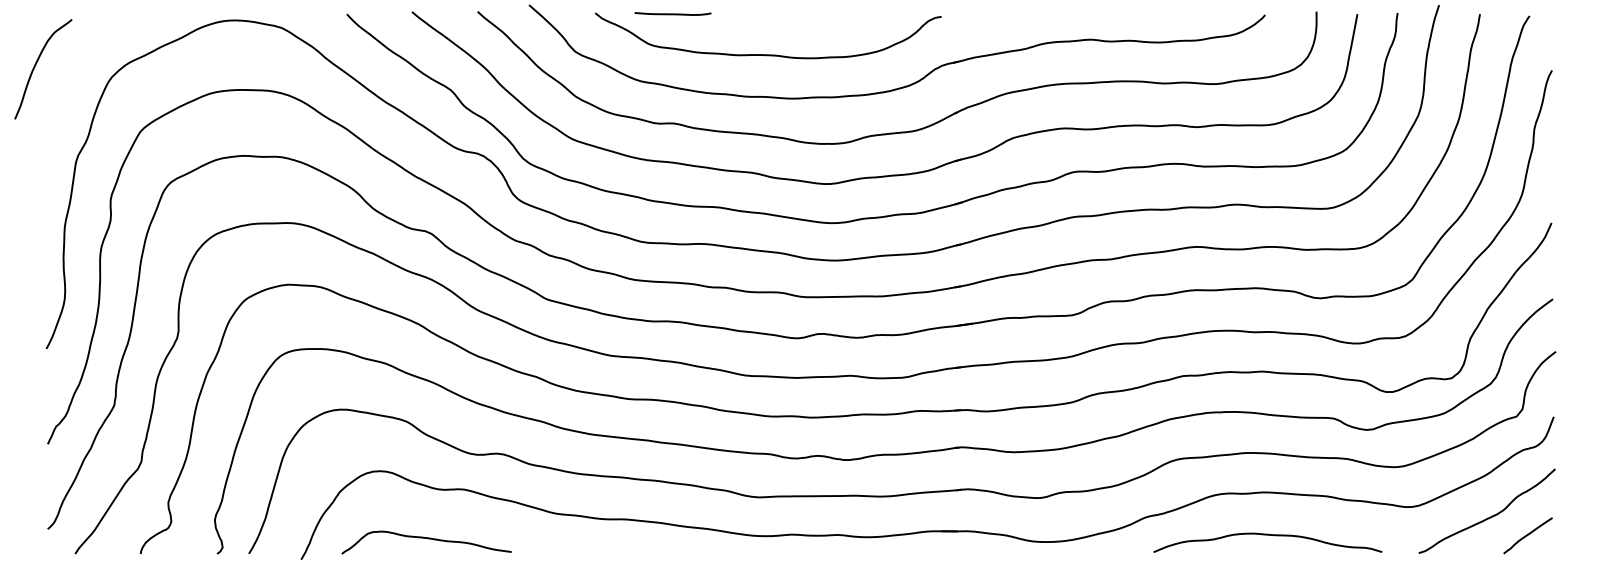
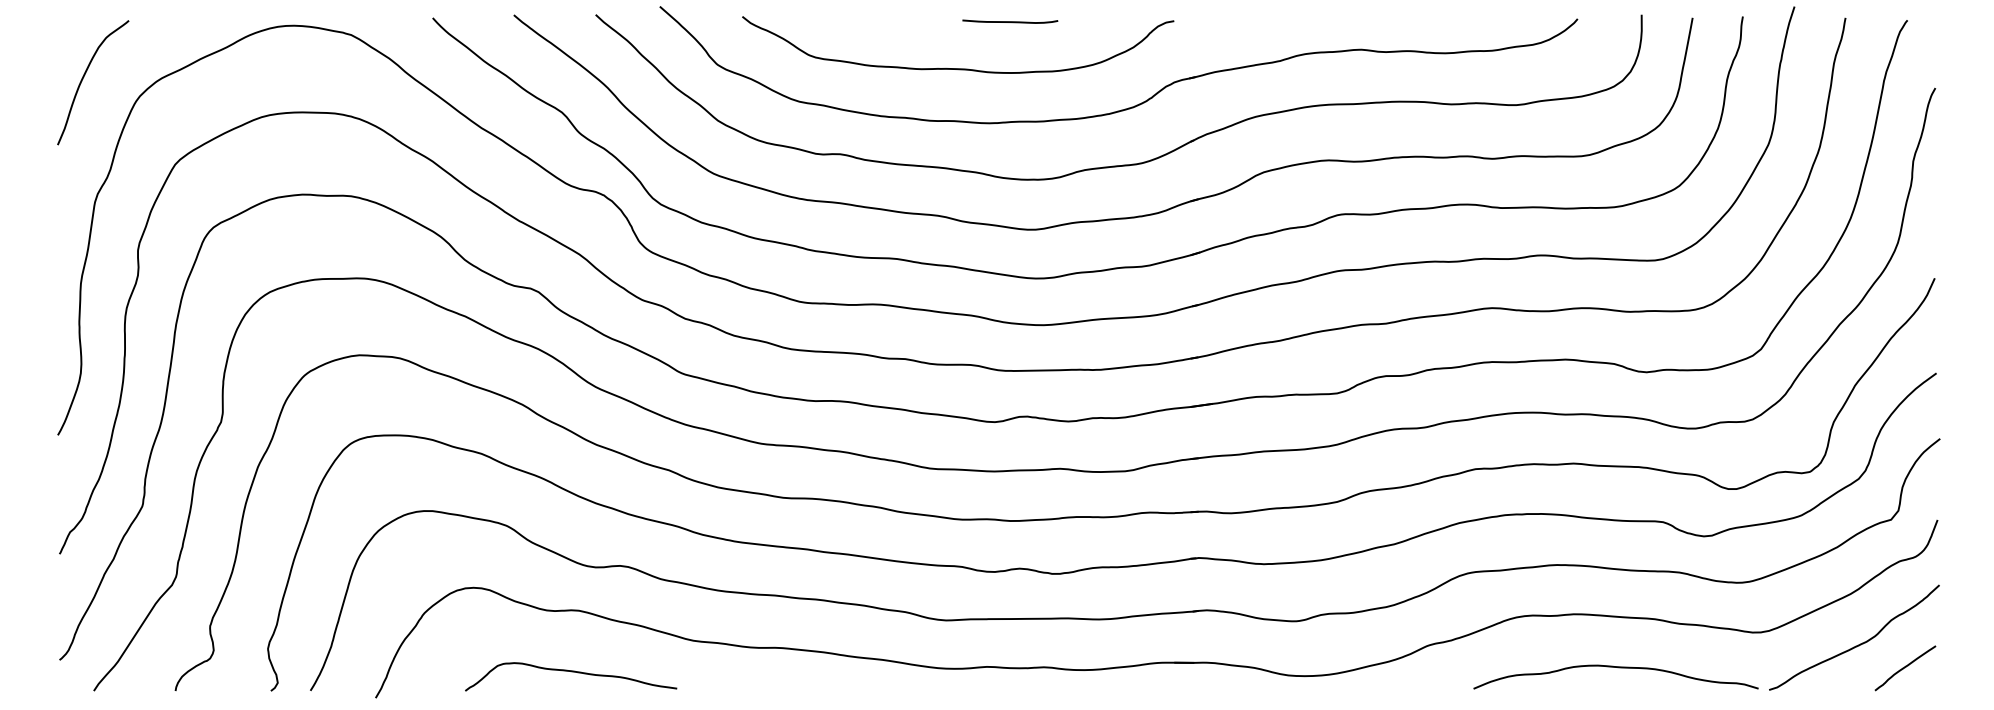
curve: (673, 13) -> (1010, 21), moved
curve: (36, 65) -> (84, 77), moved
curve: (1269, 535) -> (1618, 668), moved
curve: (426, 539) -> (571, 672), moved

